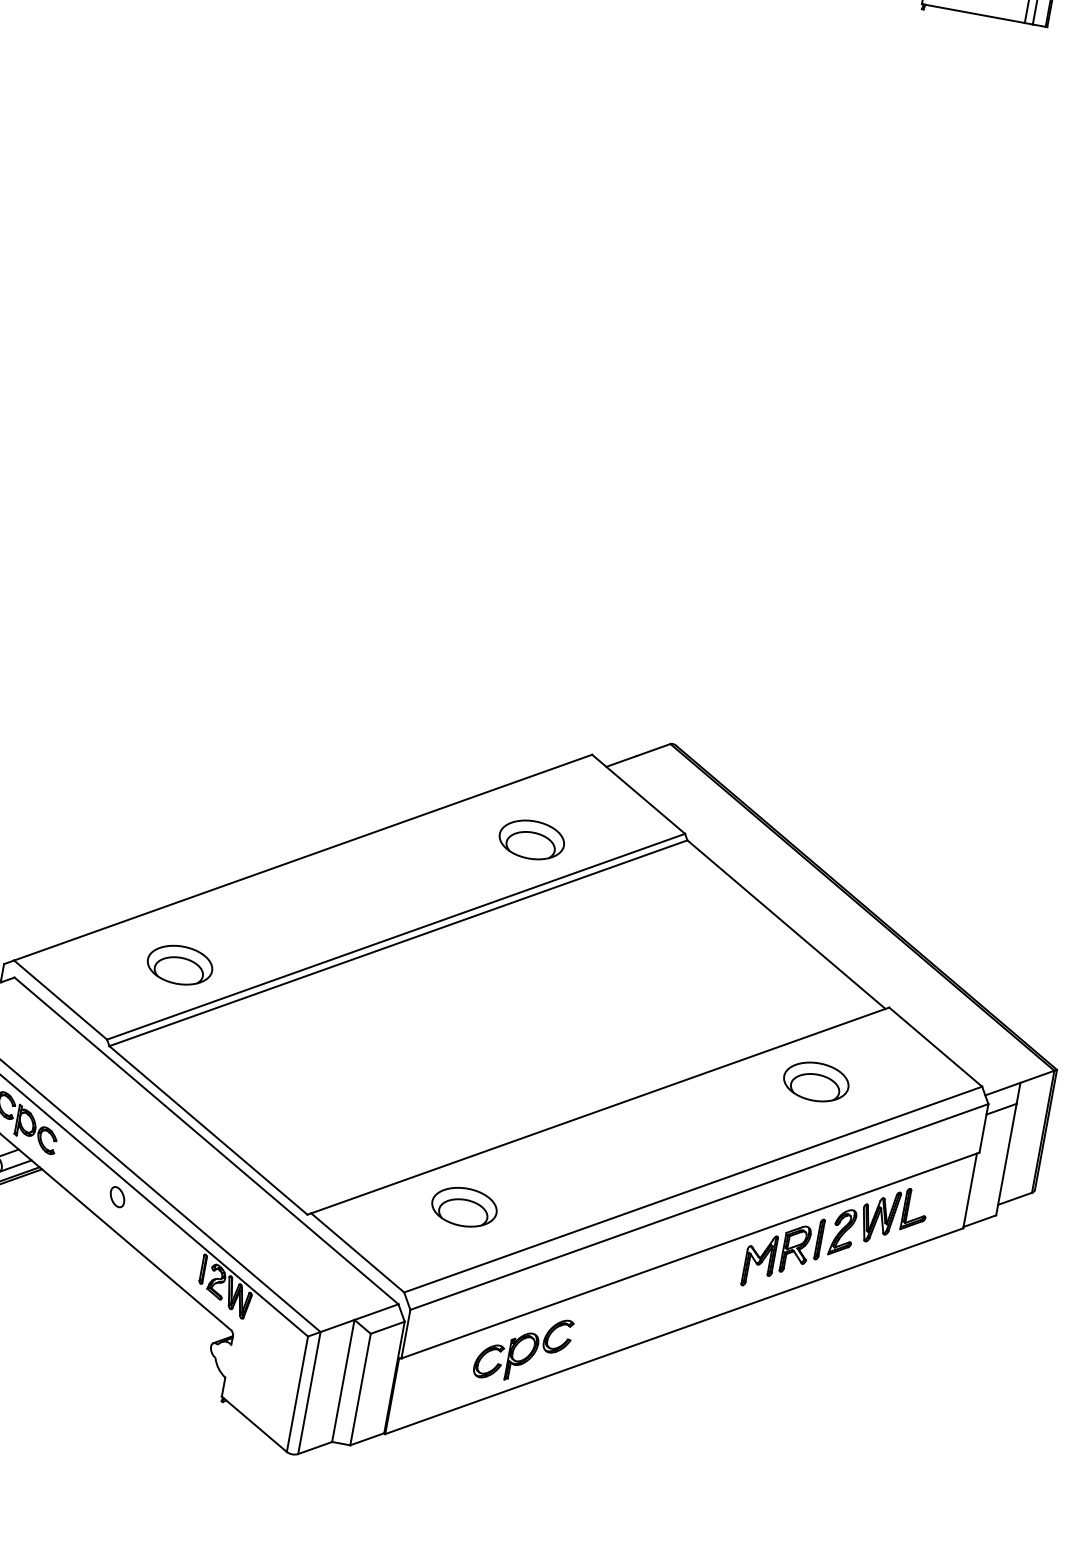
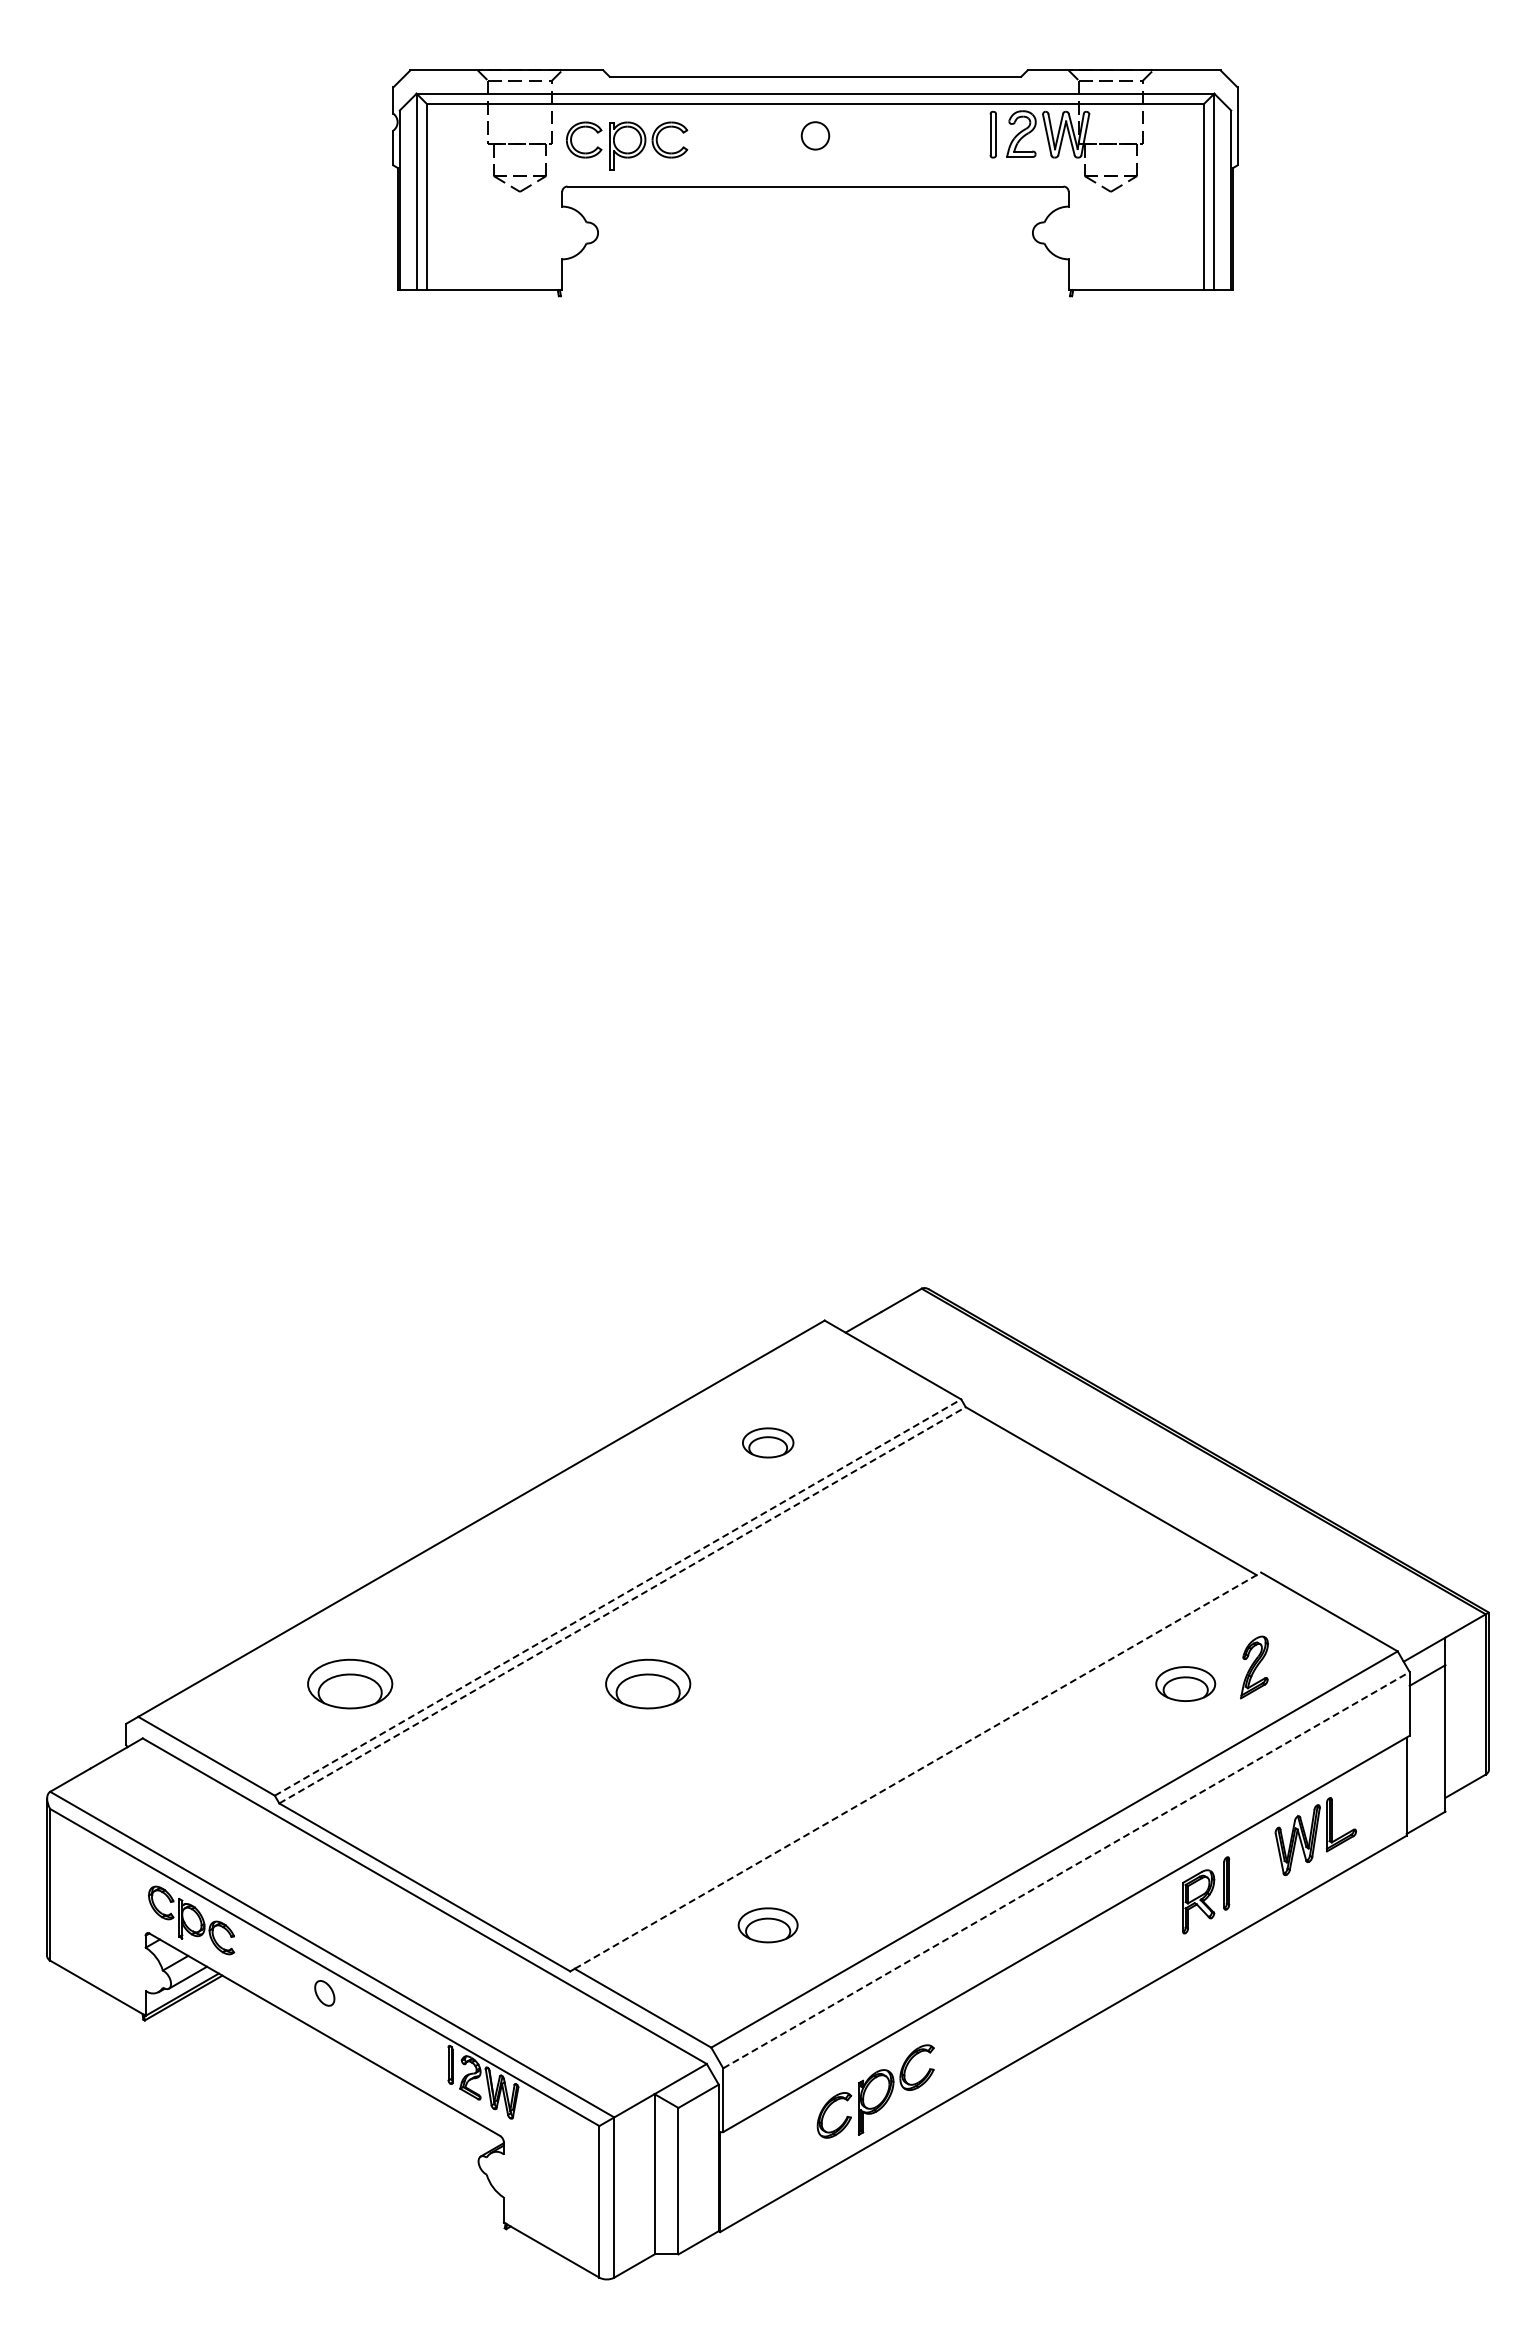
part: (532, 839) -> (768, 1442), size x0.6
line: (396, 936) -> (618, 1597), solid -> dashed
line: (398, 943) -> (622, 1605), solid -> dashed
part: (407, 1006) -> (648, 1683), added
part: (816, 1081) -> (1185, 1683), size x0.7
line: (600, 1110) -> (918, 1770), solid -> dashed
line: (699, 1206) -> (1066, 1869), solid -> dashed
part: (464, 1207) -> (768, 1925), size x0.7
part: (842, 1232) -> (1254, 1667), moved
part: (759, 1260) -> (1155, 1924), removed

